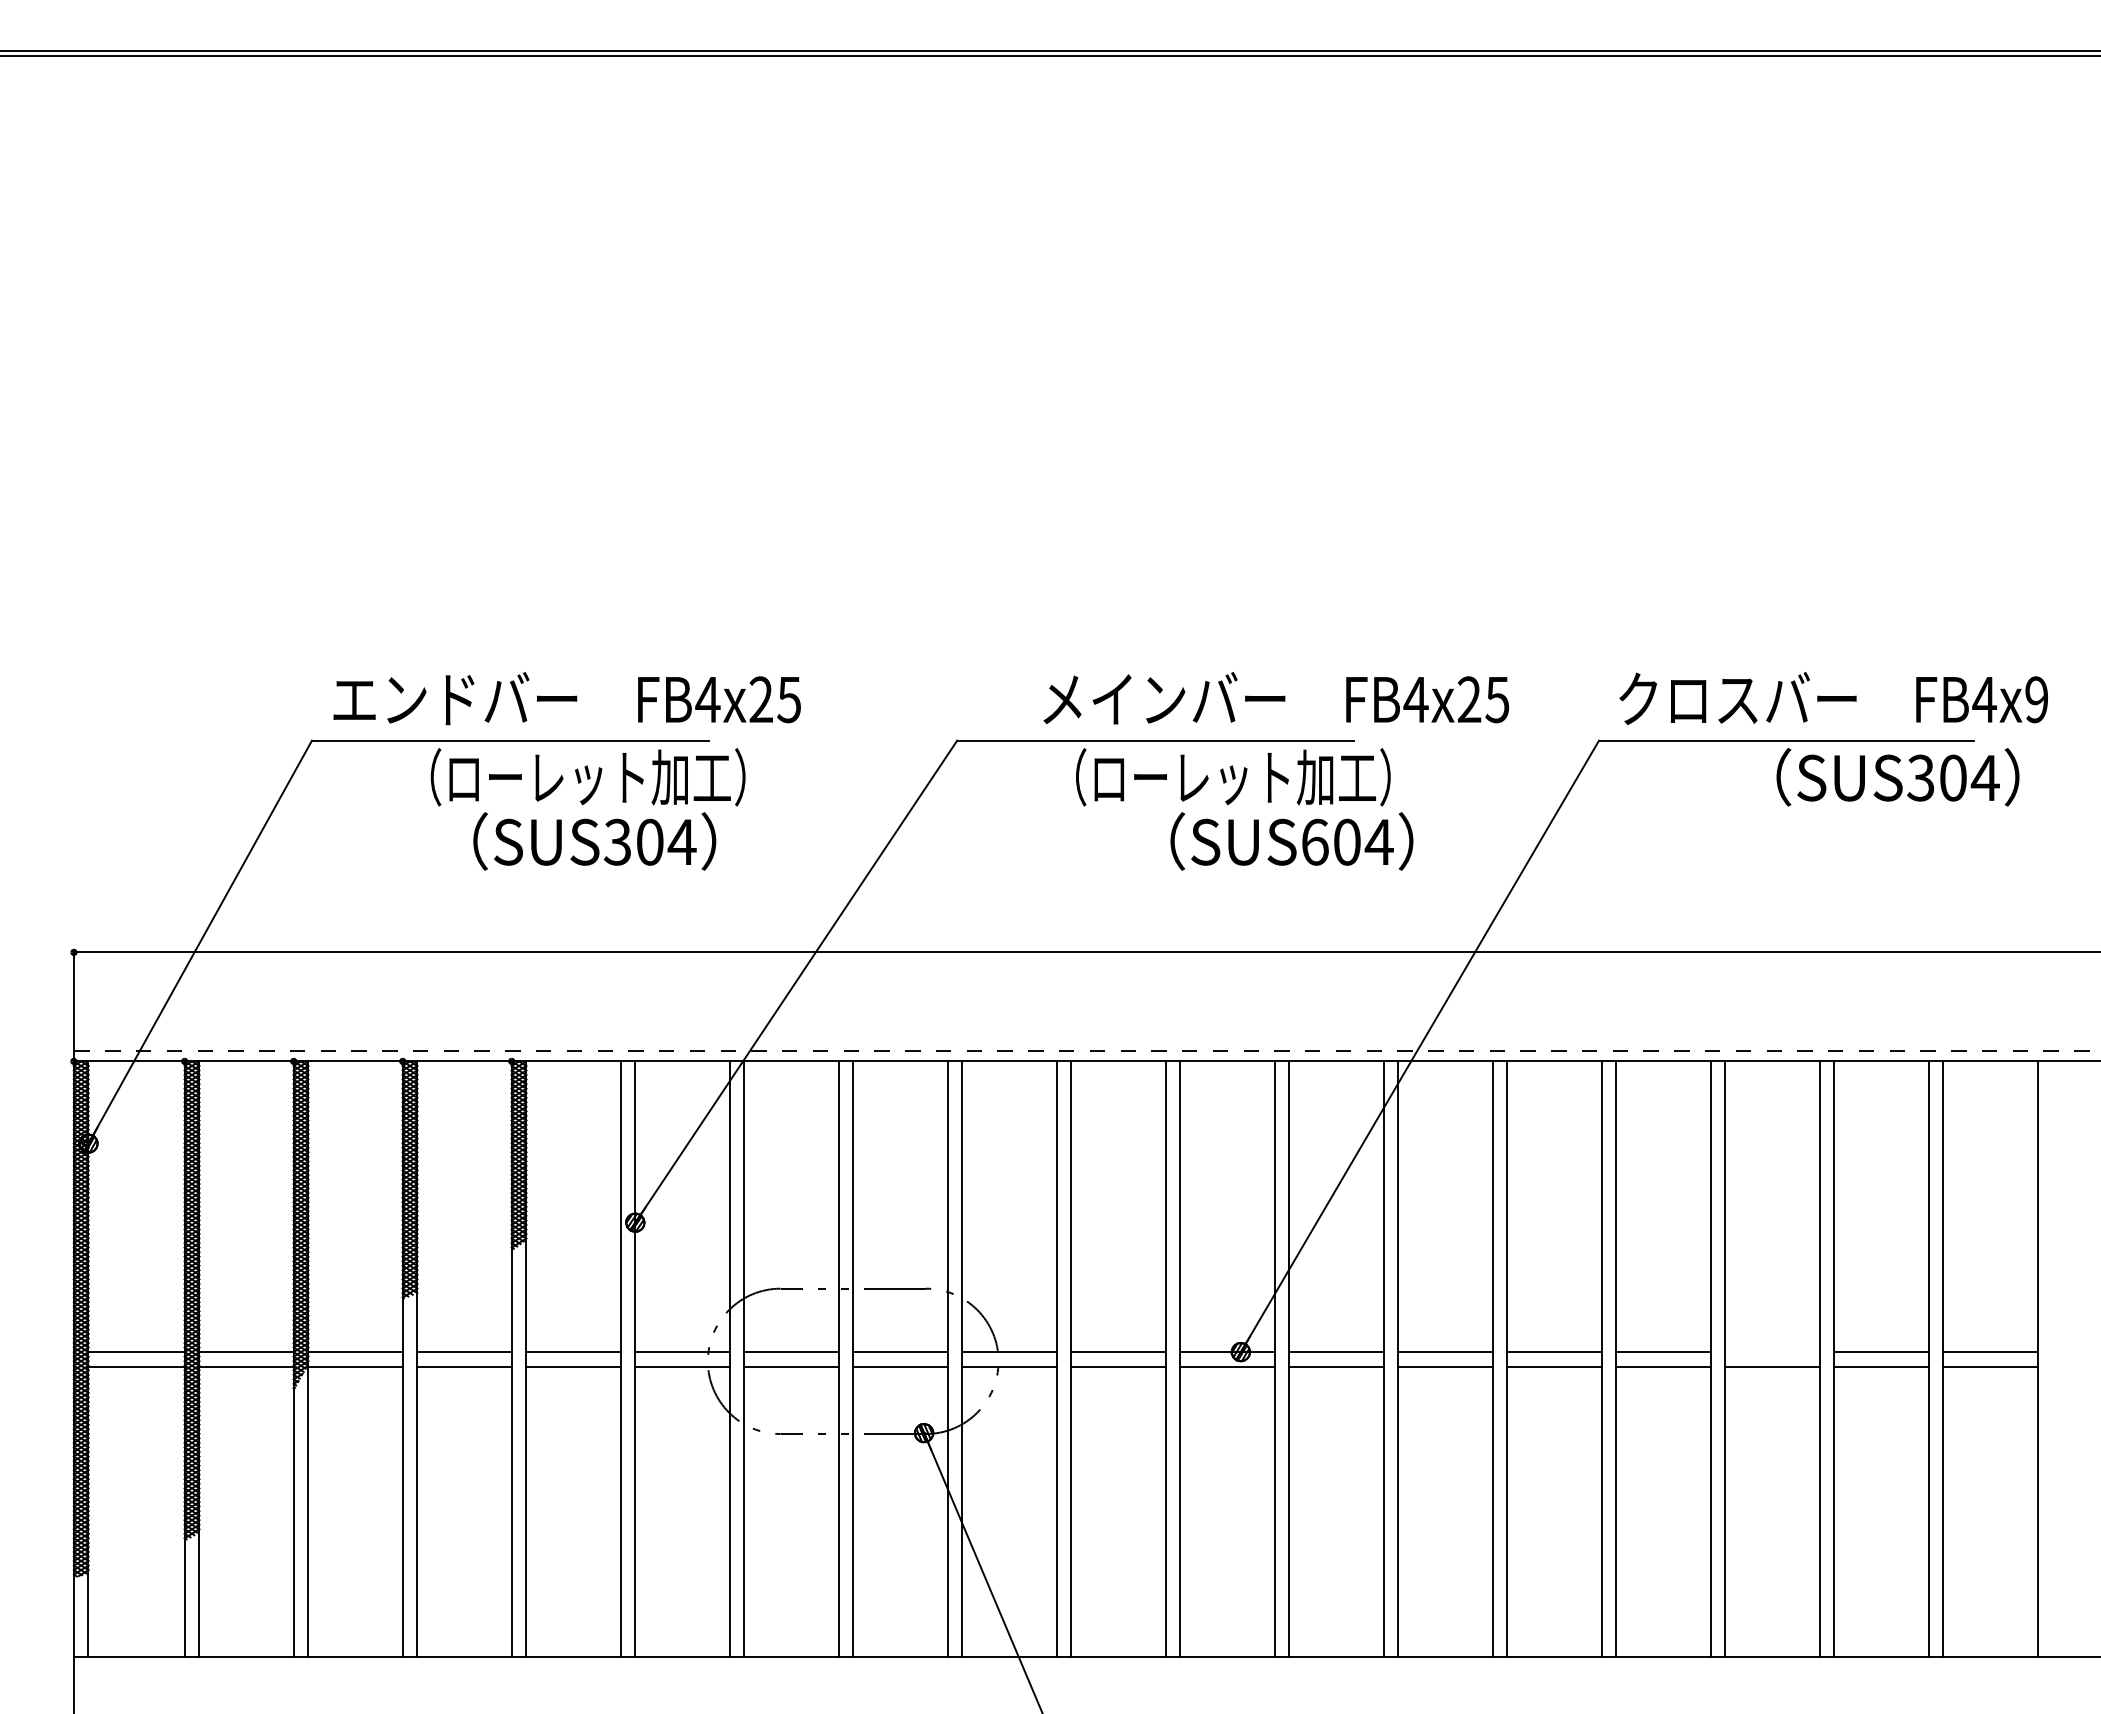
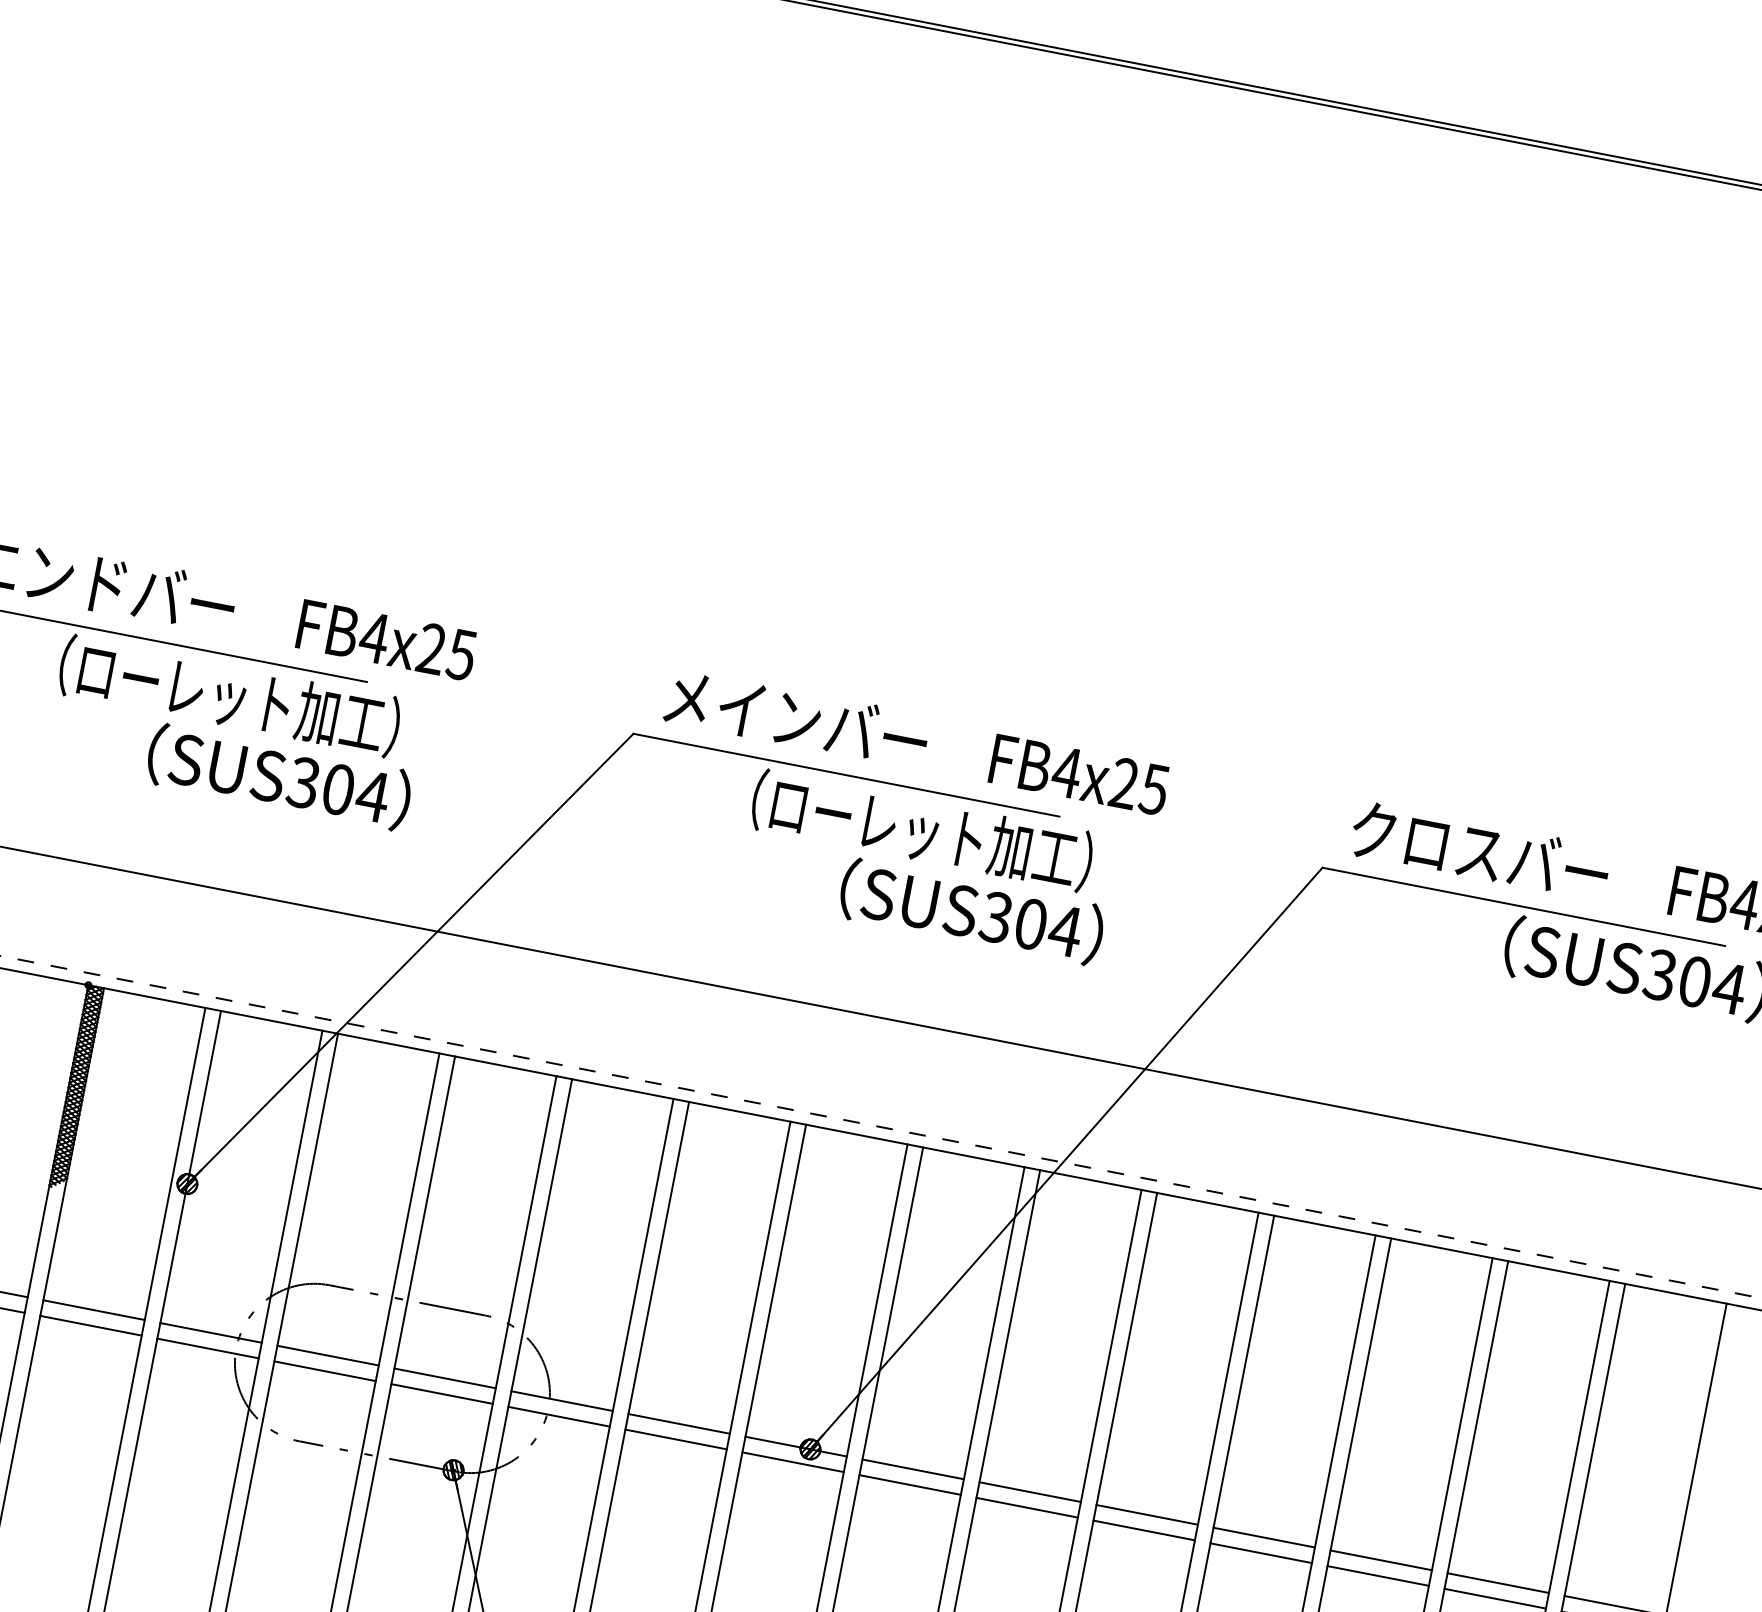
text: (1275, 698) -> (916, 741), moved
text: (594, 841) -> (278, 777), moved
text: (1314, 841) -> (996, 916), SUS604 -> SUS304
line: (1772, 1352) -> (1381, 1560), added

